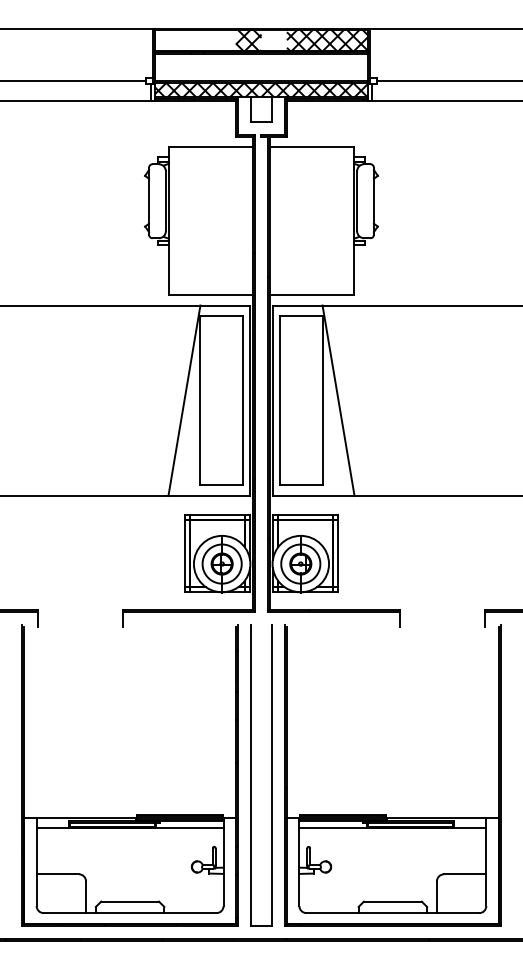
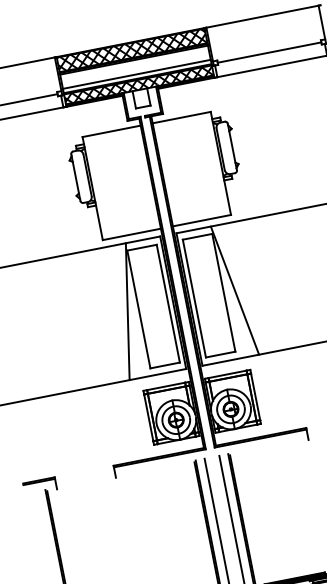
hatch: (195, 39) -> (86, 58), added
hatch: (273, 39) -> (140, 48), added
line: (261, 74) -> (136, 74), added

